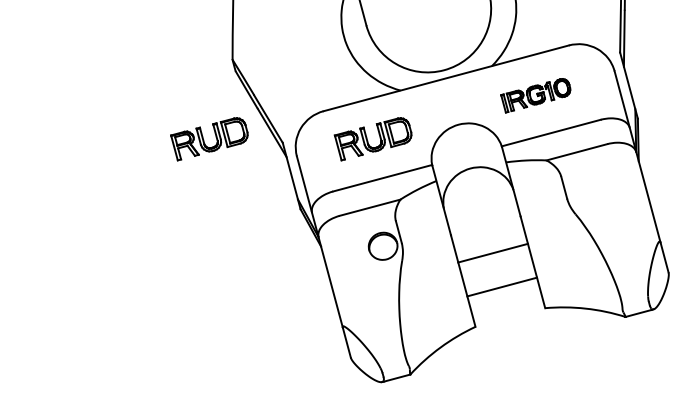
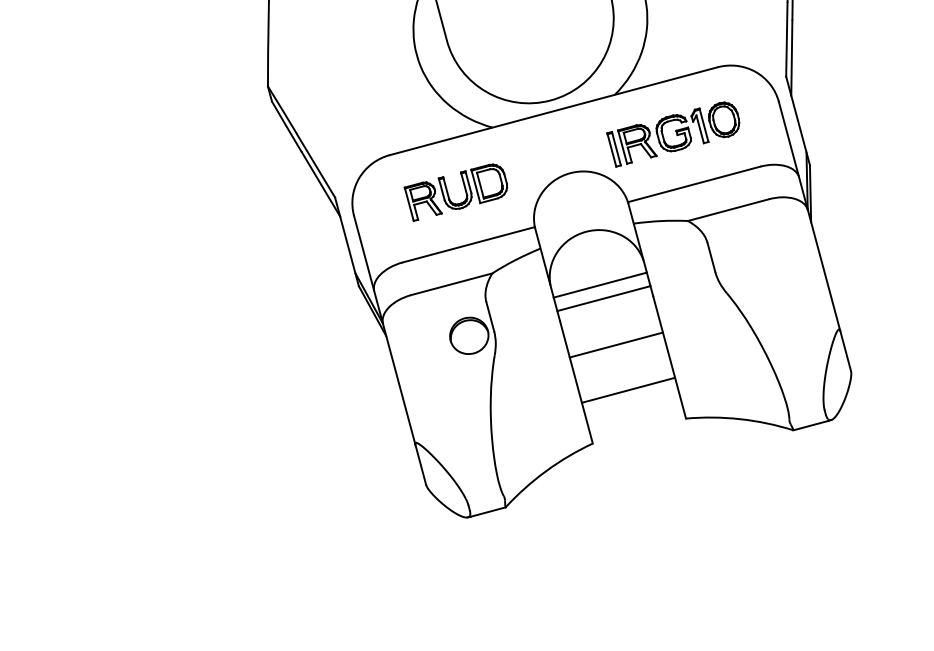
part: (535, 95) -> (673, 134), size x1.43
part: (204, 141) -> (230, 195), removed
line: (480, 207) -> (599, 284), added
line: (483, 218) -> (603, 298), added

